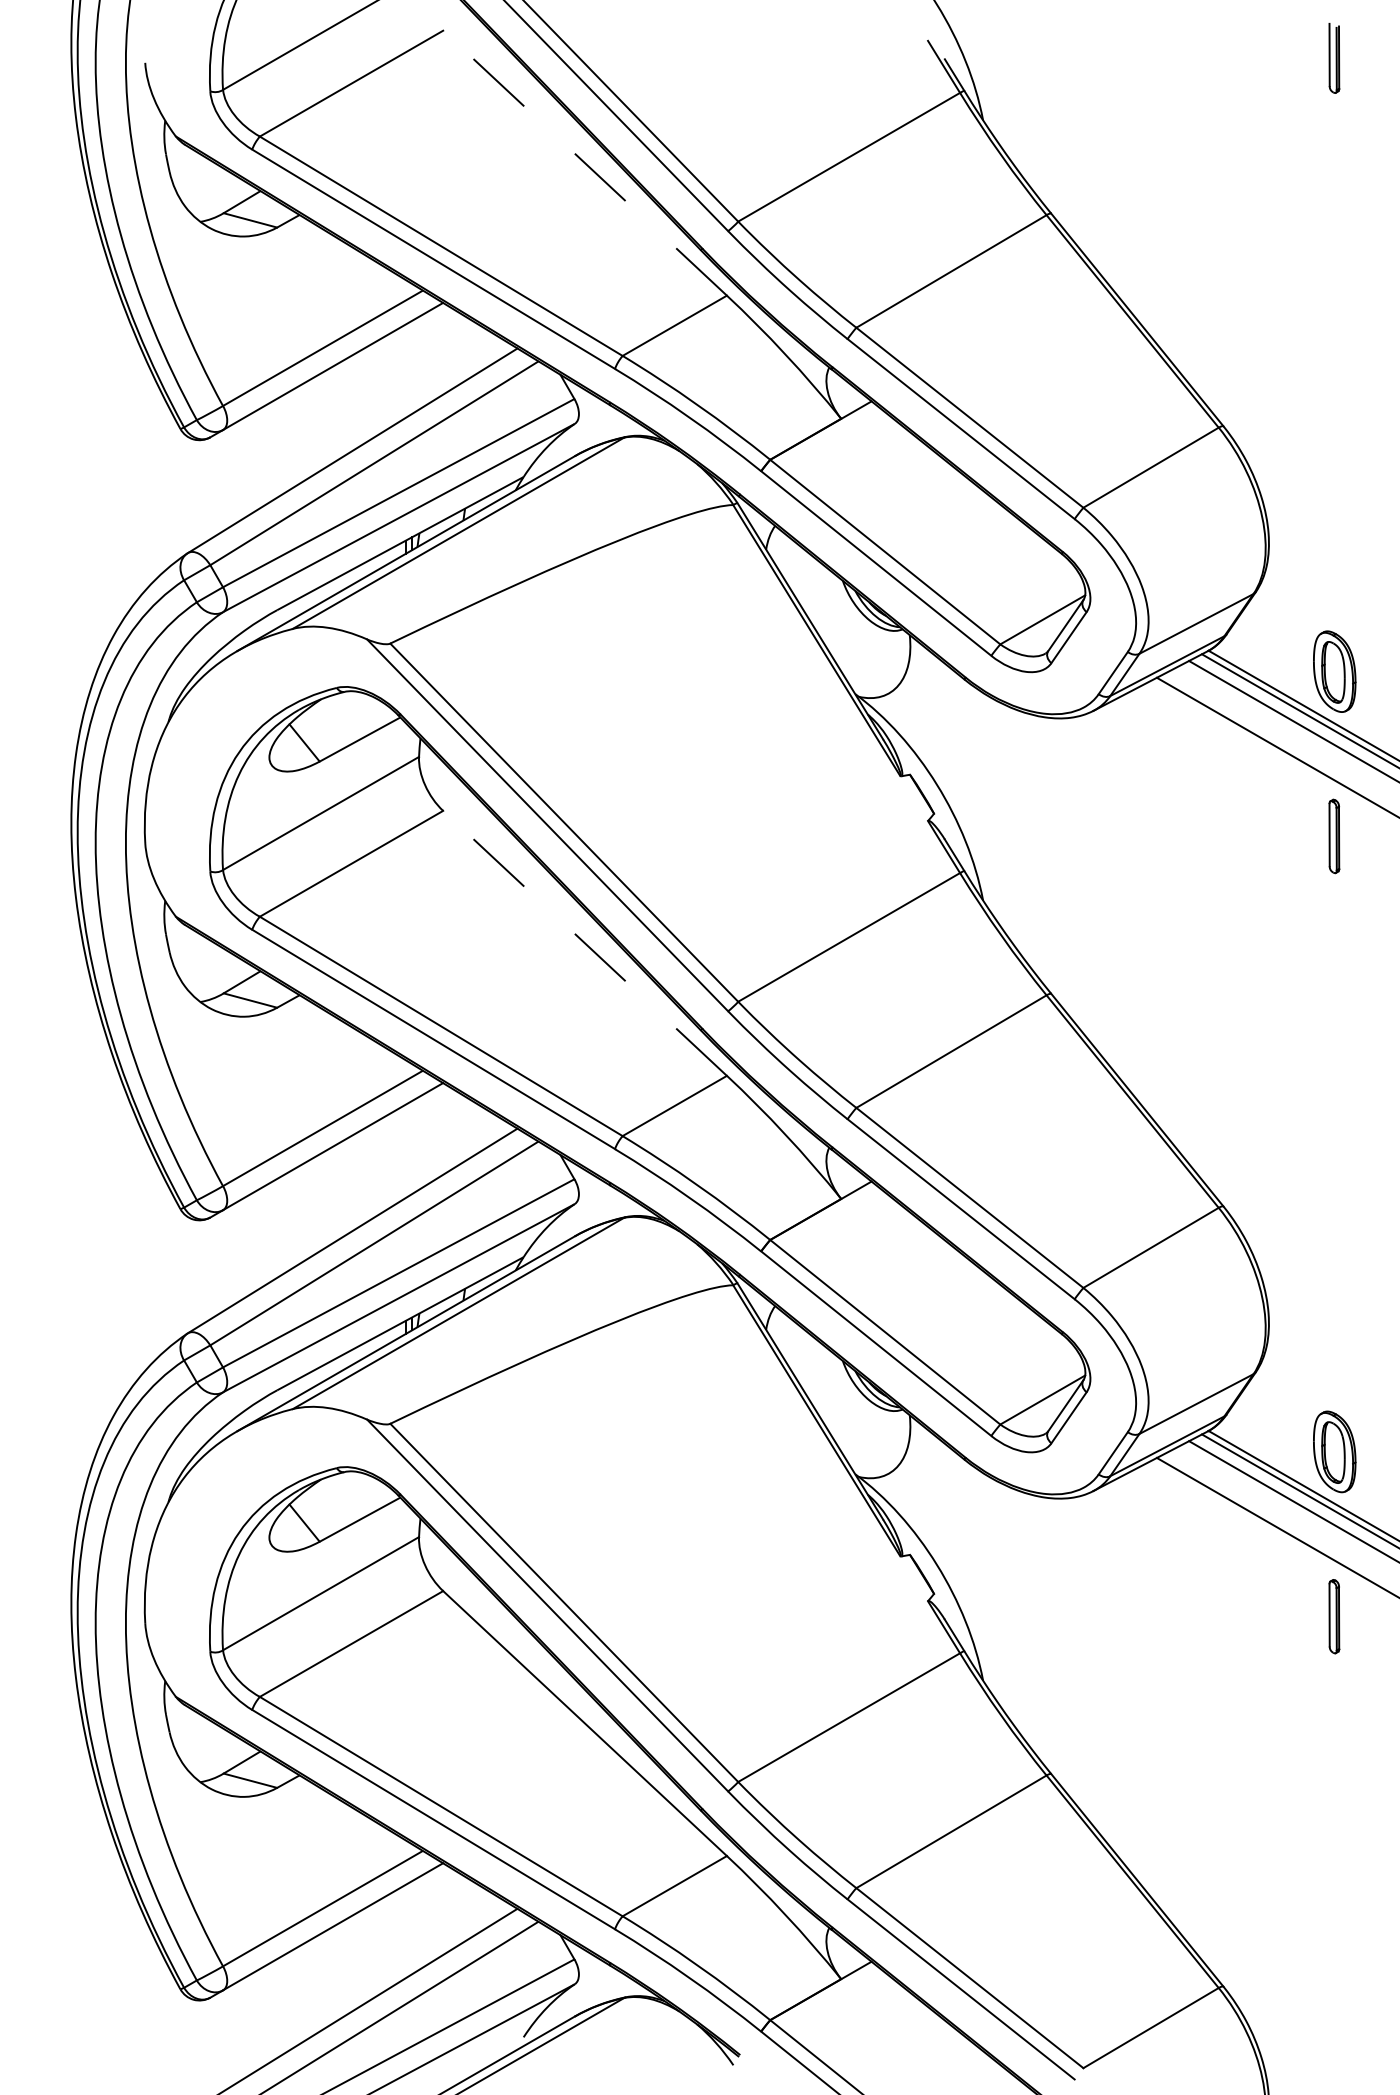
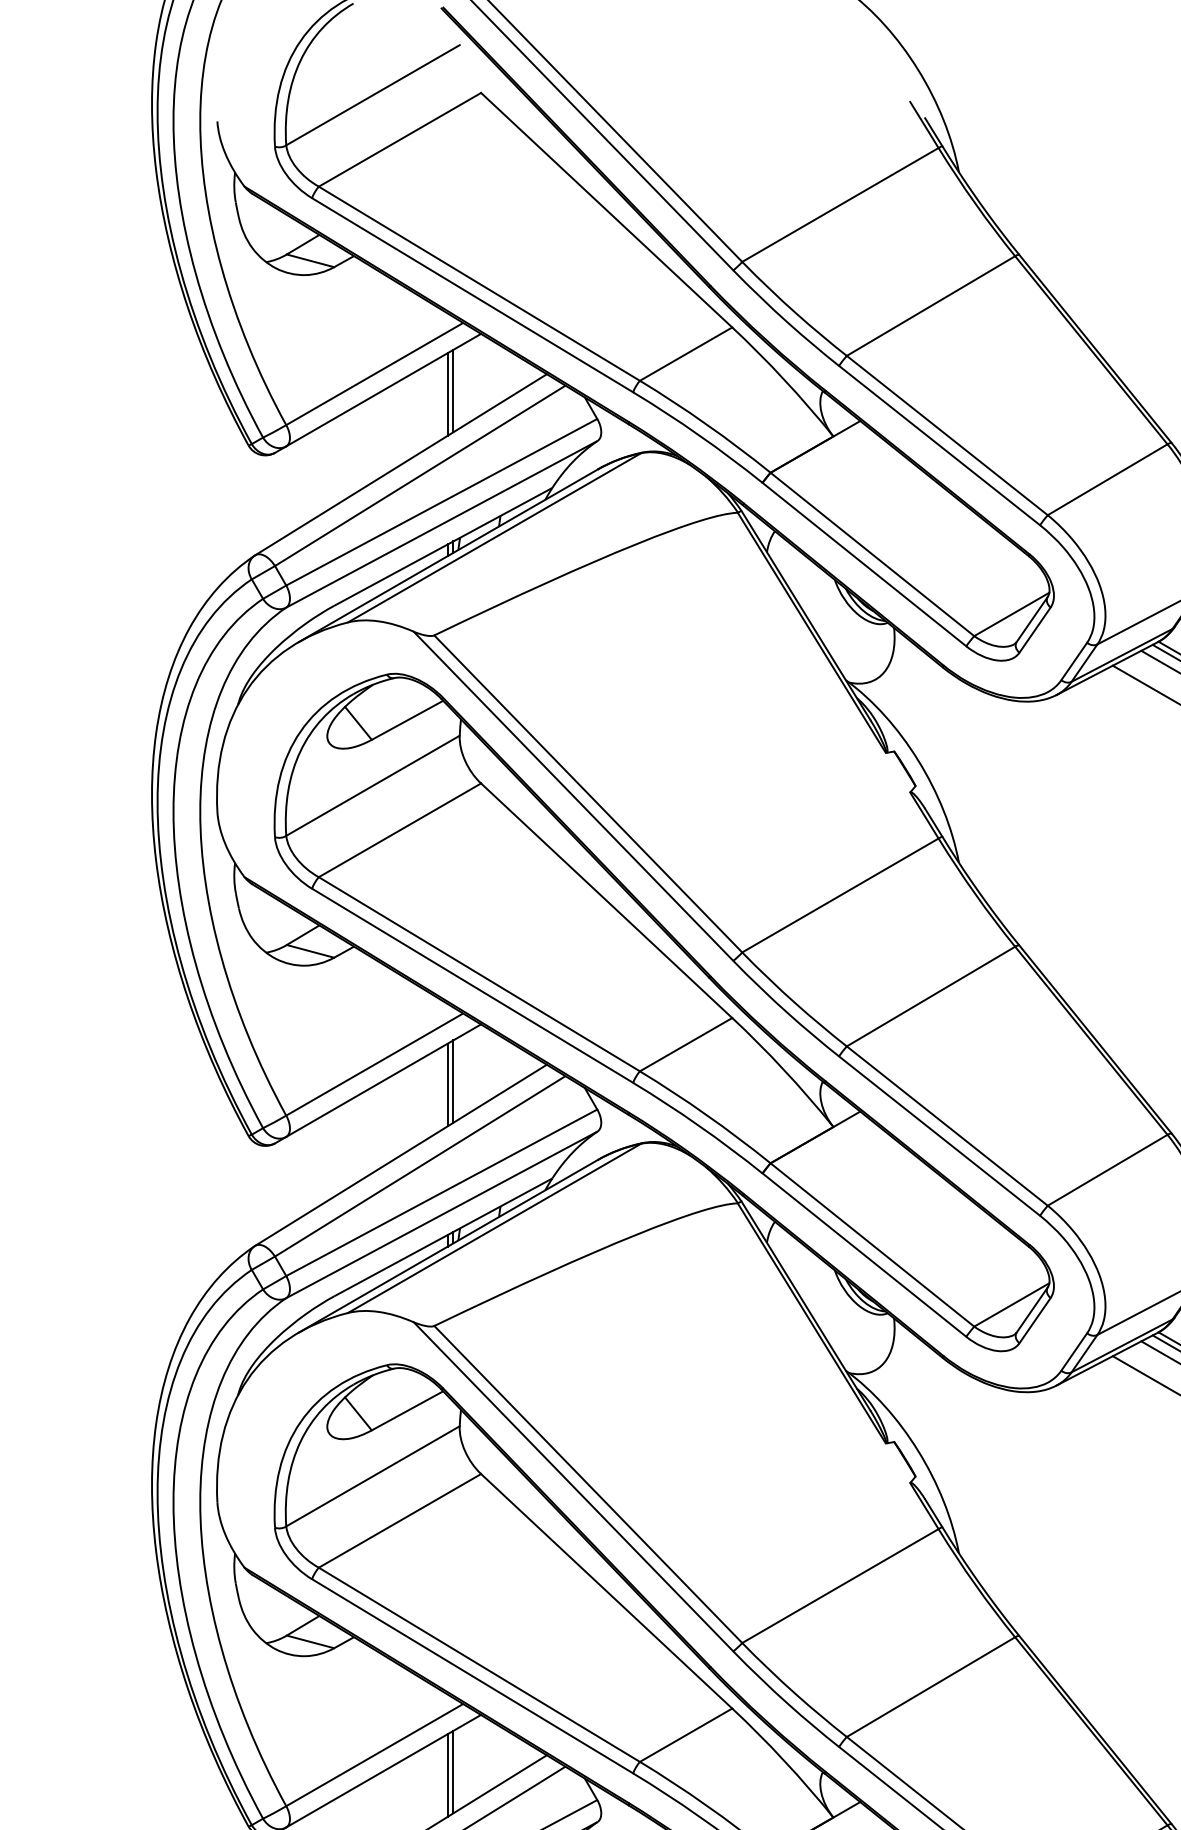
line: (584, 162) -> (606, 209), dashed -> solid
line: (411, 367) -> (453, 391), added
line: (405, 370) -> (447, 393), added
line: (584, 943) -> (606, 900), dashed -> solid
line: (411, 1147) -> (453, 1081), added
line: (405, 1151) -> (447, 1084), added
line: (411, 1927) -> (453, 1771), added
line: (405, 1931) -> (447, 1775), added

